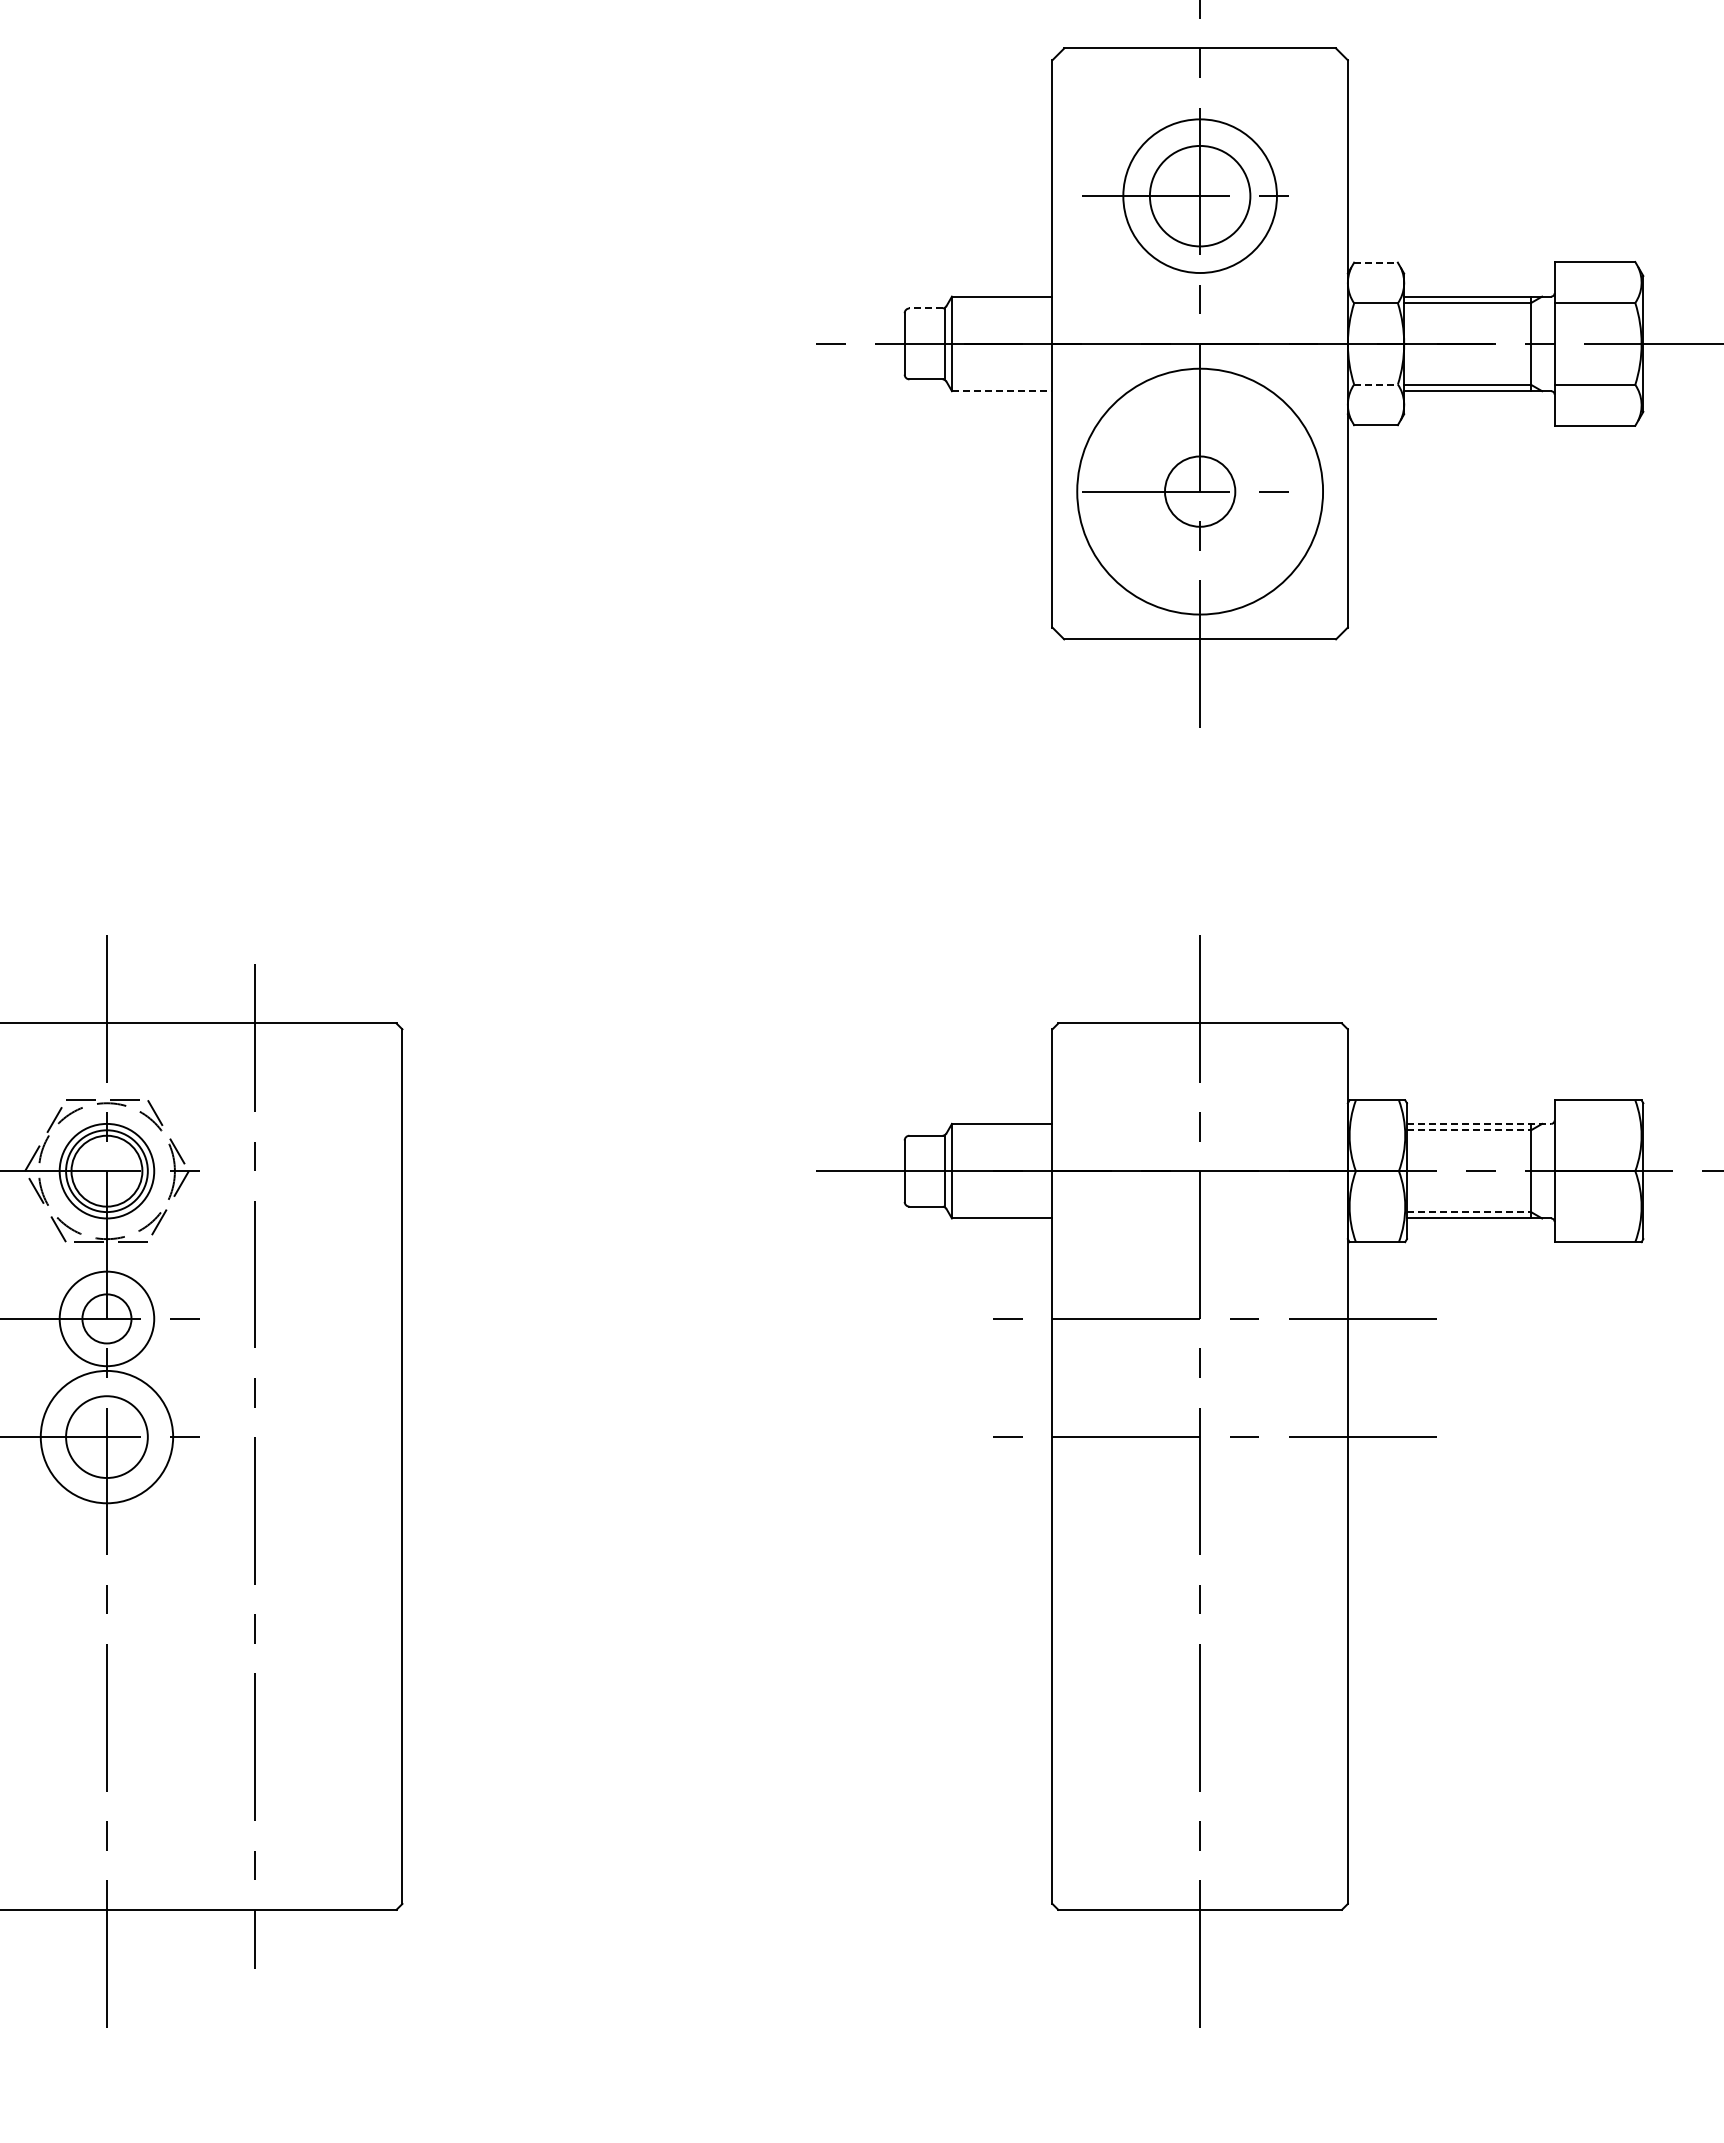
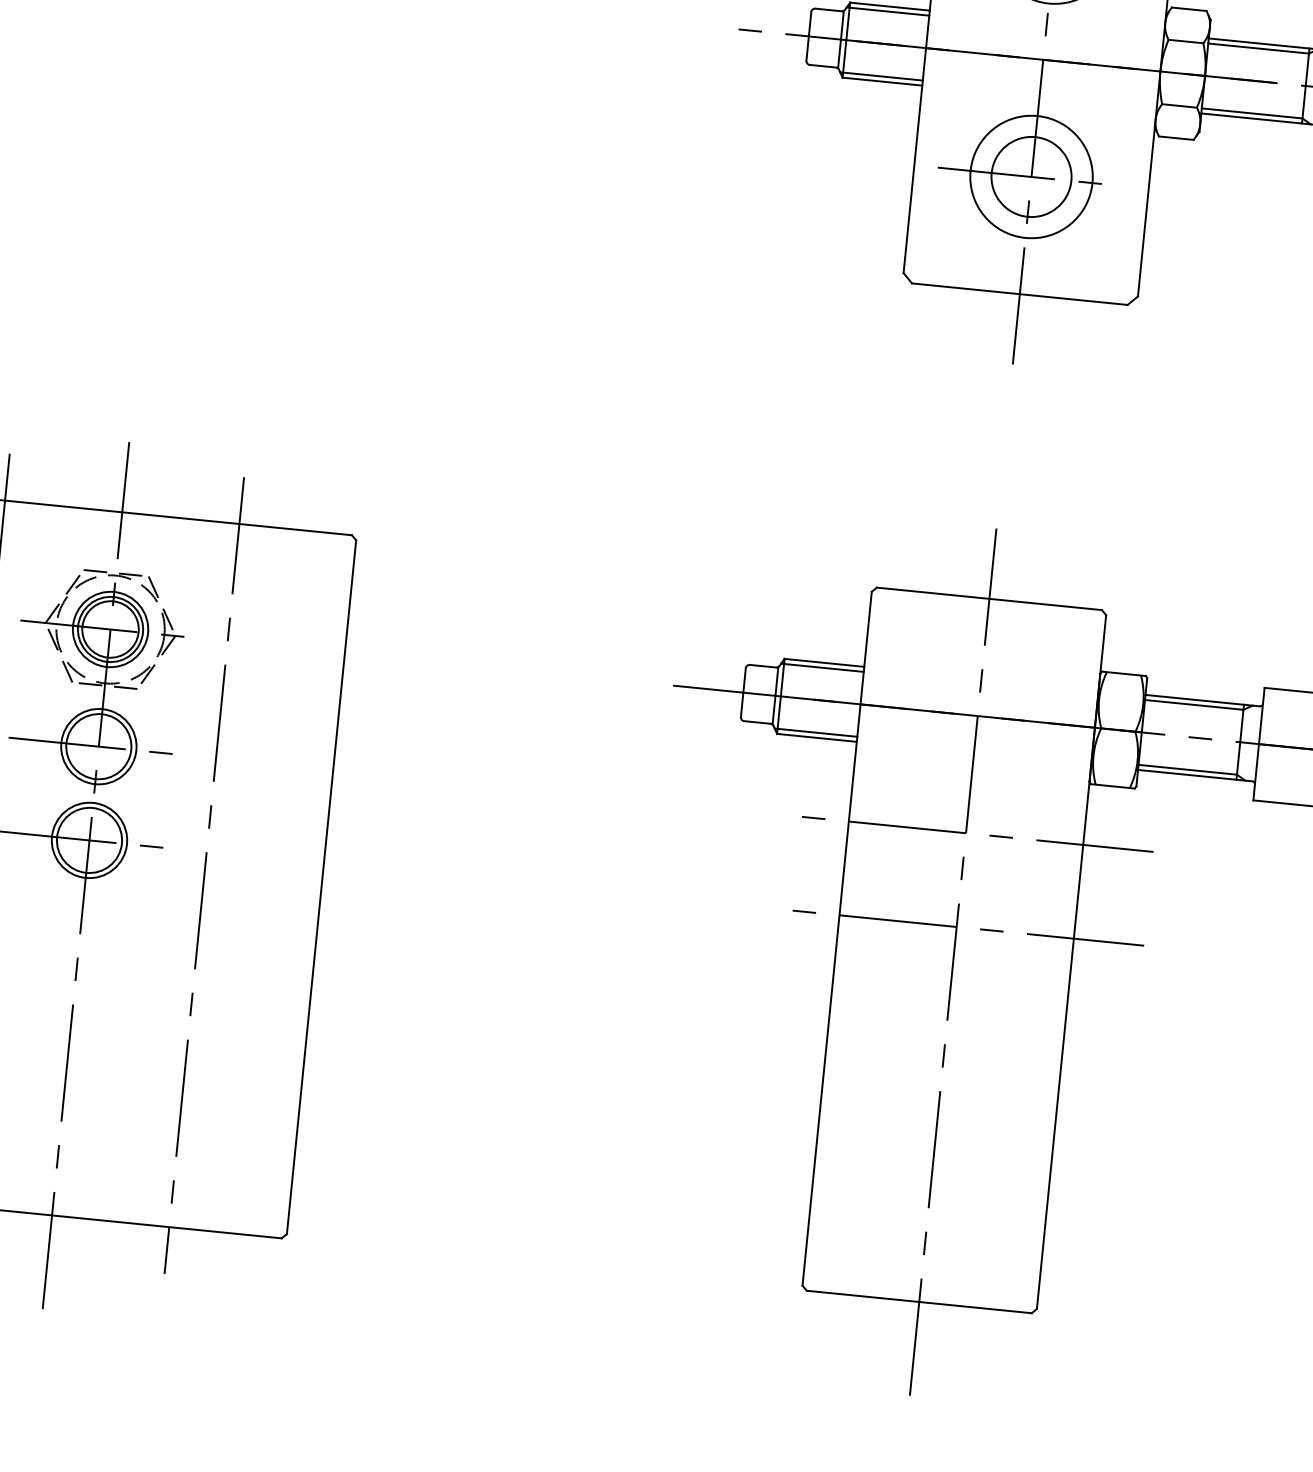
line: (1376, 262) -> (1189, 9), dashed -> solid
line: (1000, 303) -> (888, 11), added
line: (926, 308) -> (828, 10), dashed -> solid
line: (1000, 384) -> (881, 76), added
line: (1376, 384) -> (1179, 105), dashed -> solid
line: (1002, 391) -> (882, 81), dashed -> solid
circle: (1199, 491) -> (1031, 176), size x0.62
circle: (1199, 491) -> (1031, 176), size x1.43
line: (1479, 1123) -> (1203, 700), dashed -> solid
line: (1000, 1130) -> (822, 667), added
line: (1469, 1130) -> (1194, 705), dashed -> solid
line: (1000, 1212) -> (816, 733), added
line: (1469, 1212) -> (1188, 770), dashed -> solid
circle: (106, 1318) -> (98, 746), size x1.67
circle: (106, 1436) -> (89, 839), size x0.71

